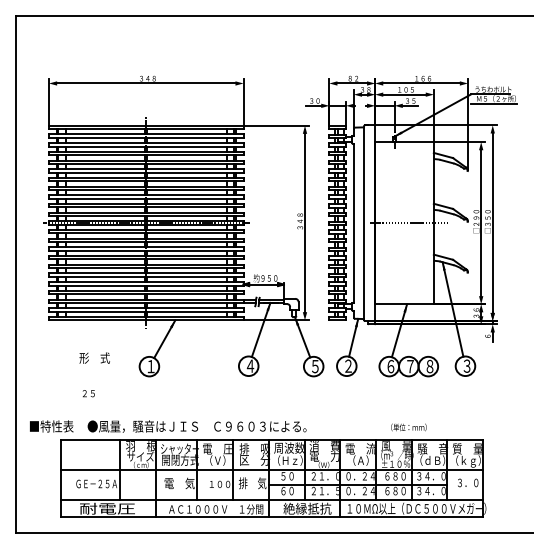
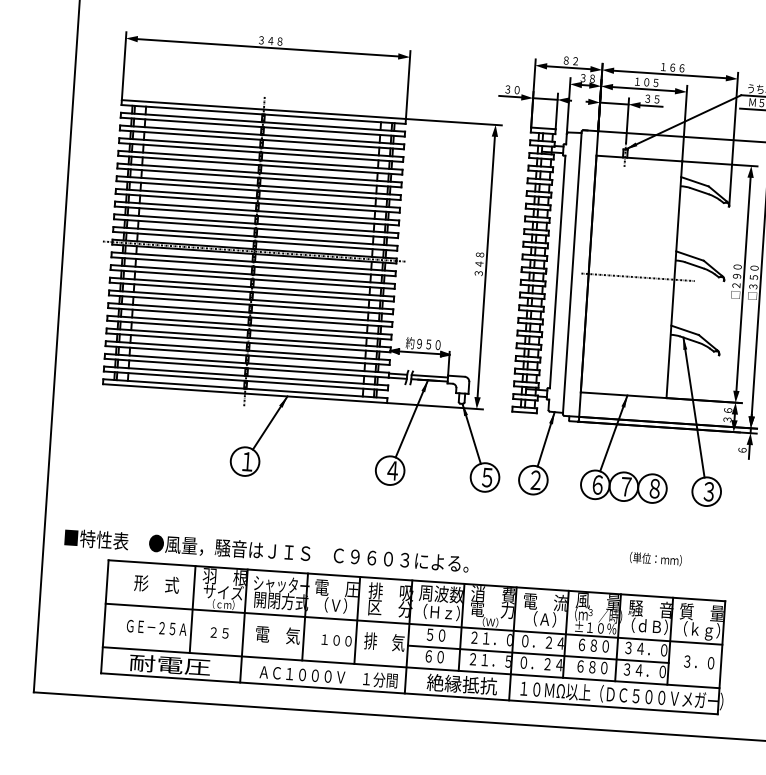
text: (94, 357) -> (156, 583), moved
text: (88, 393) -> (219, 632), moved
text: (408, 427) -> (655, 559), moved

